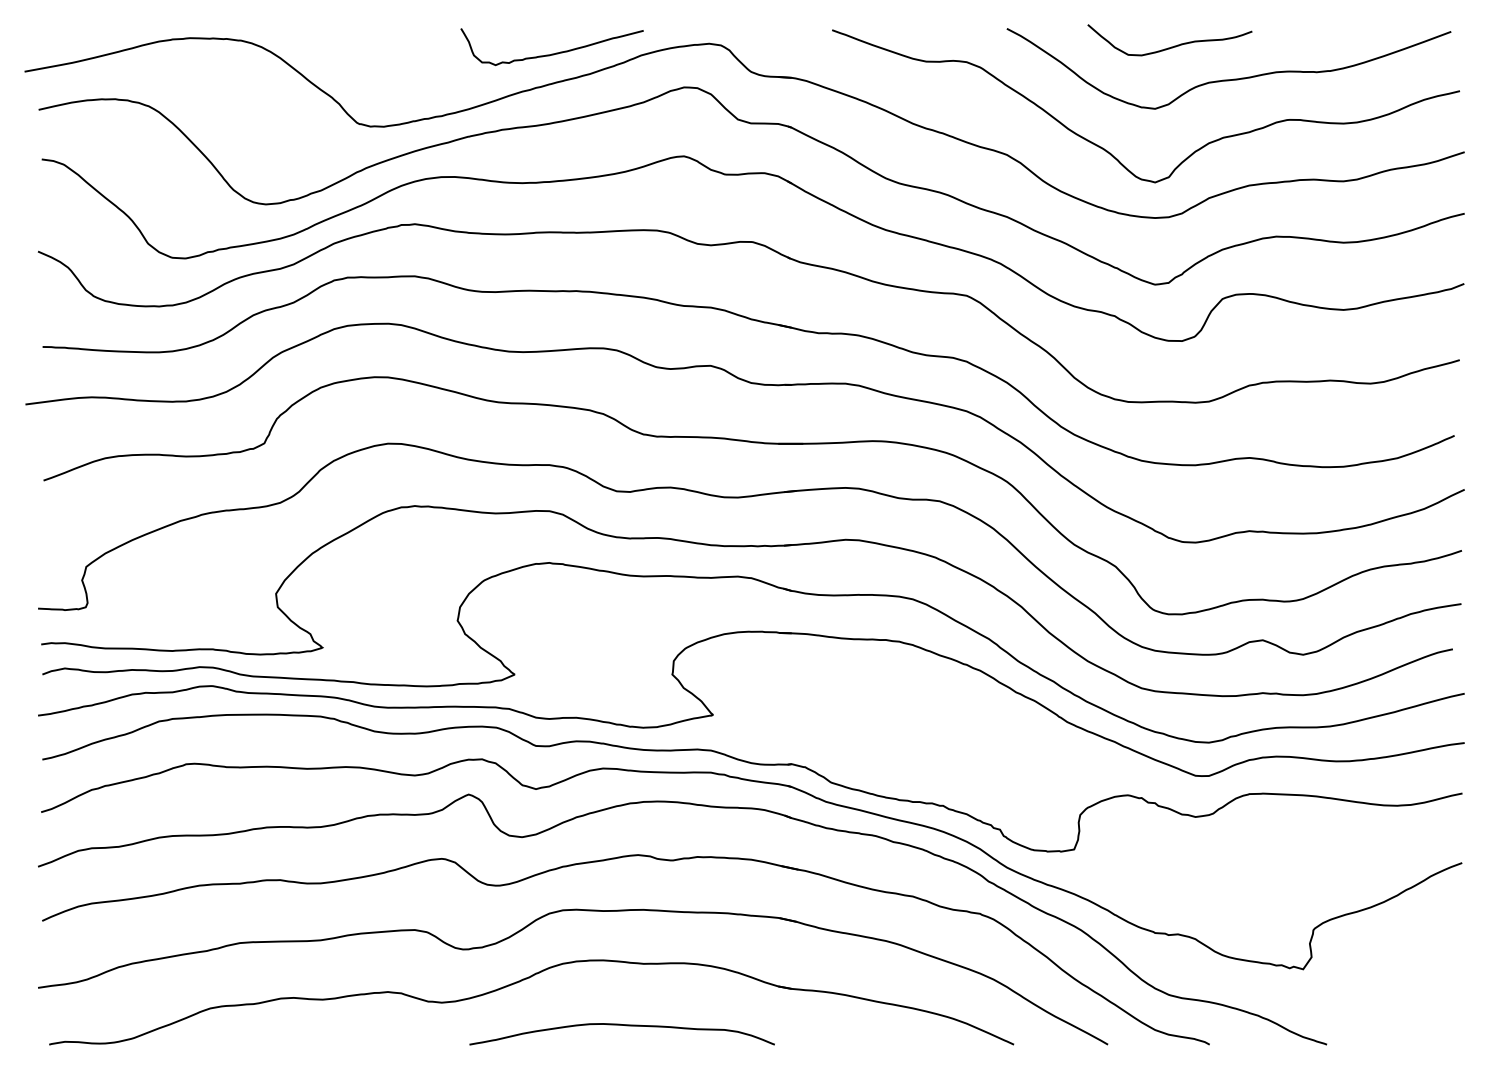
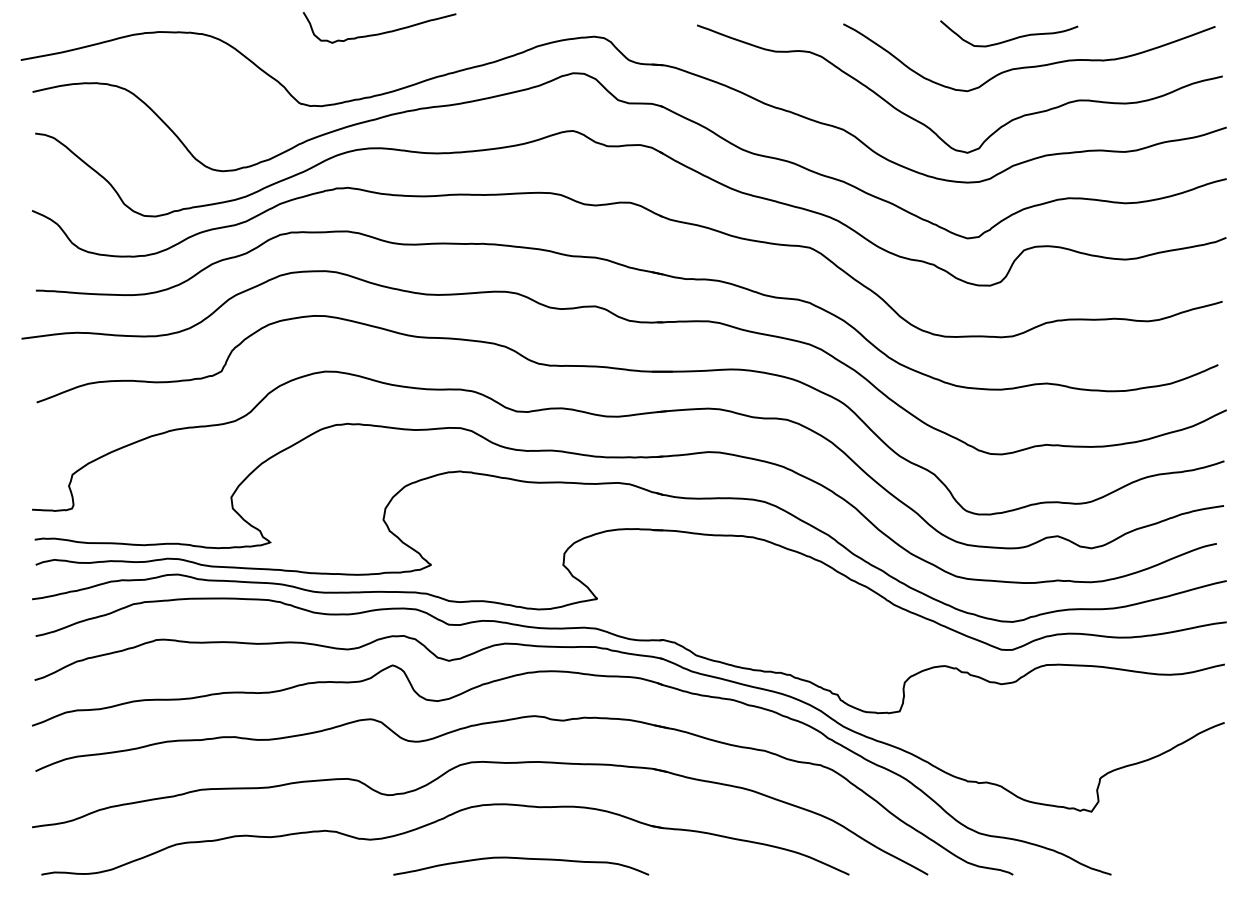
curve: (1171, 46) -> (1010, 38), moved
curve: (551, 53) -> (379, 33), moved

